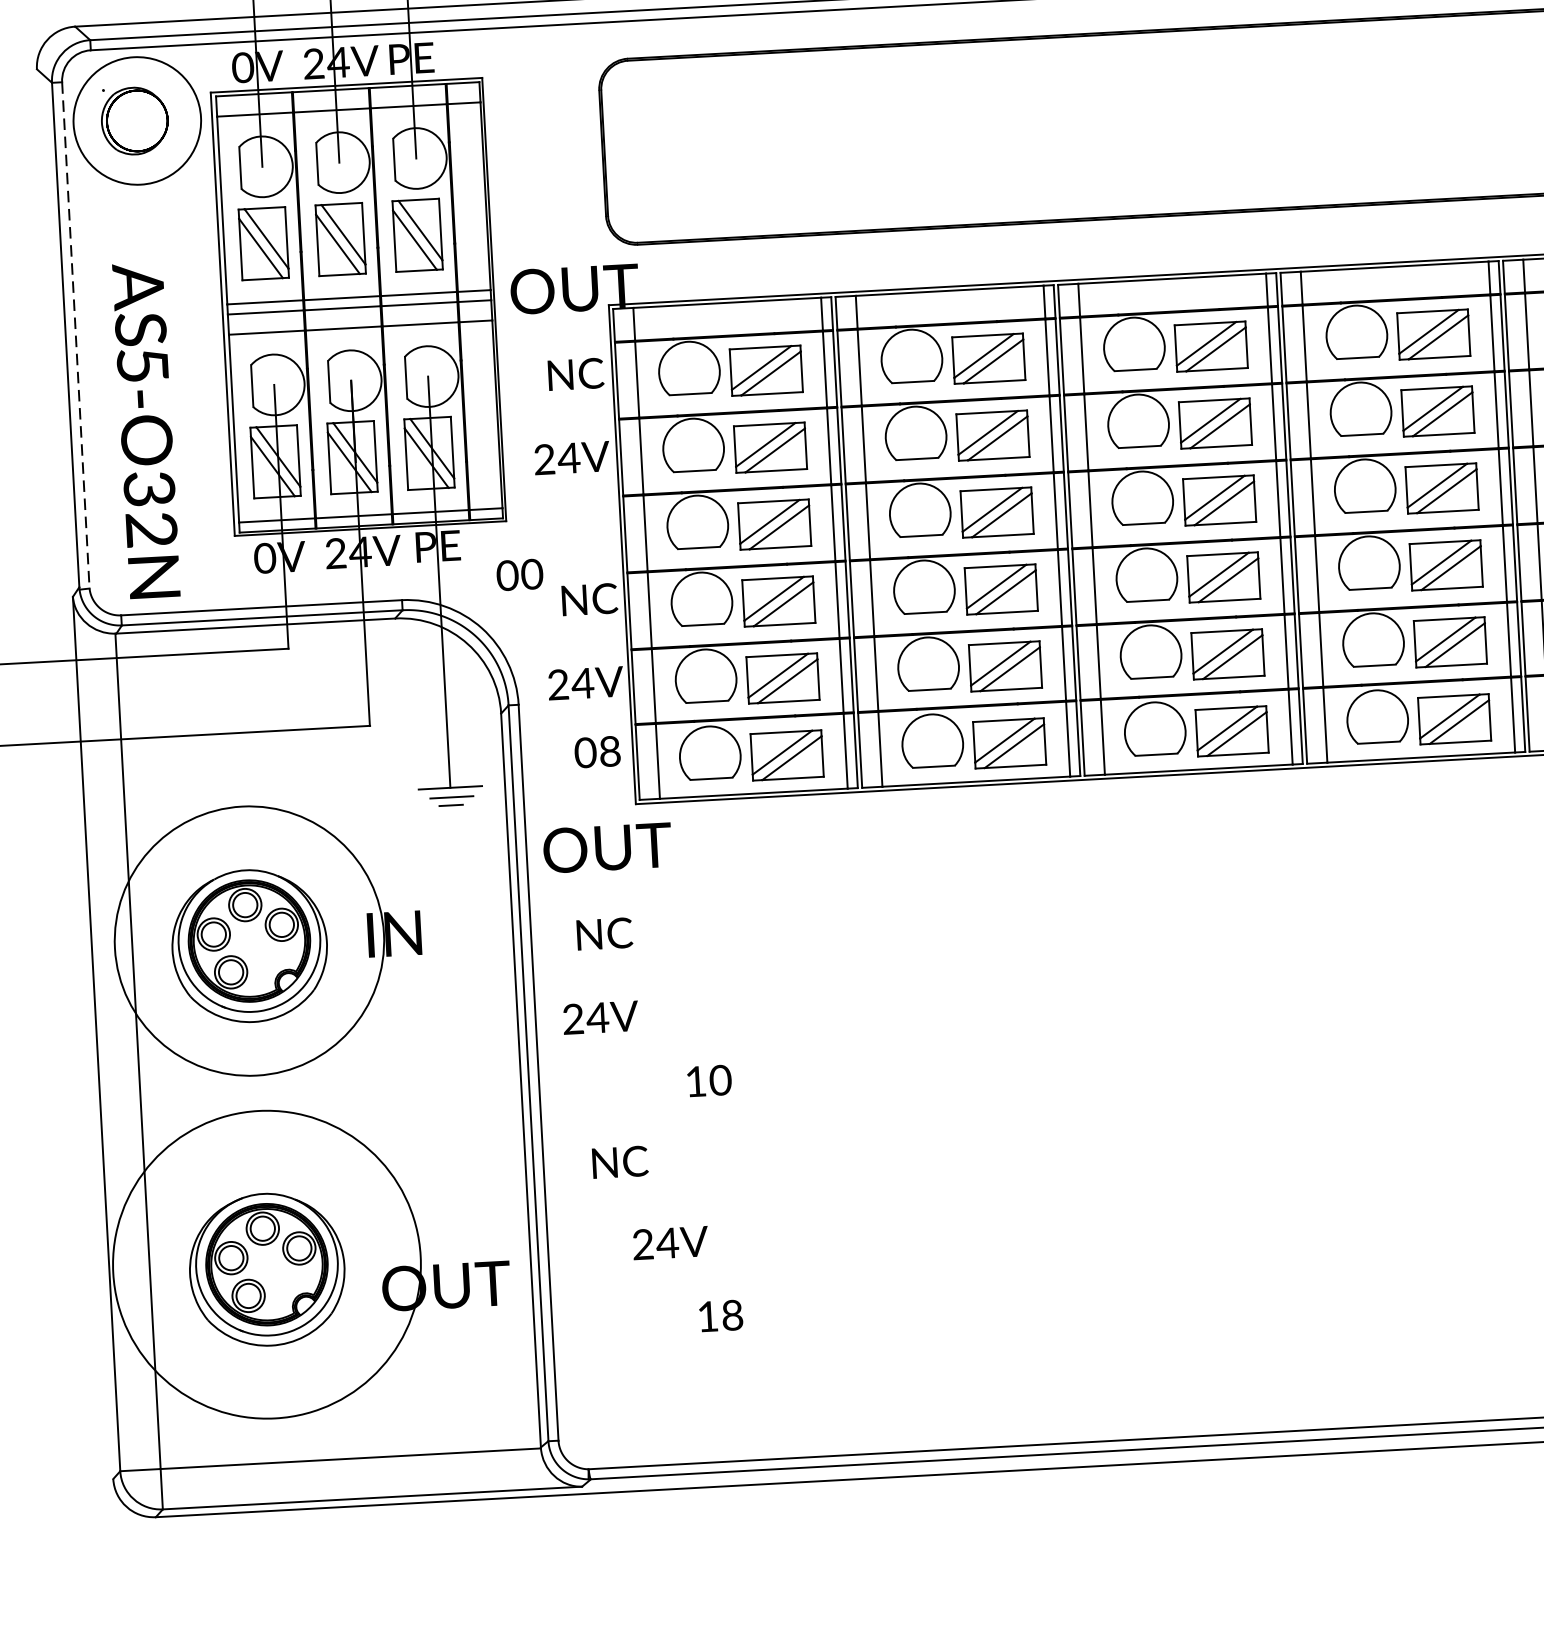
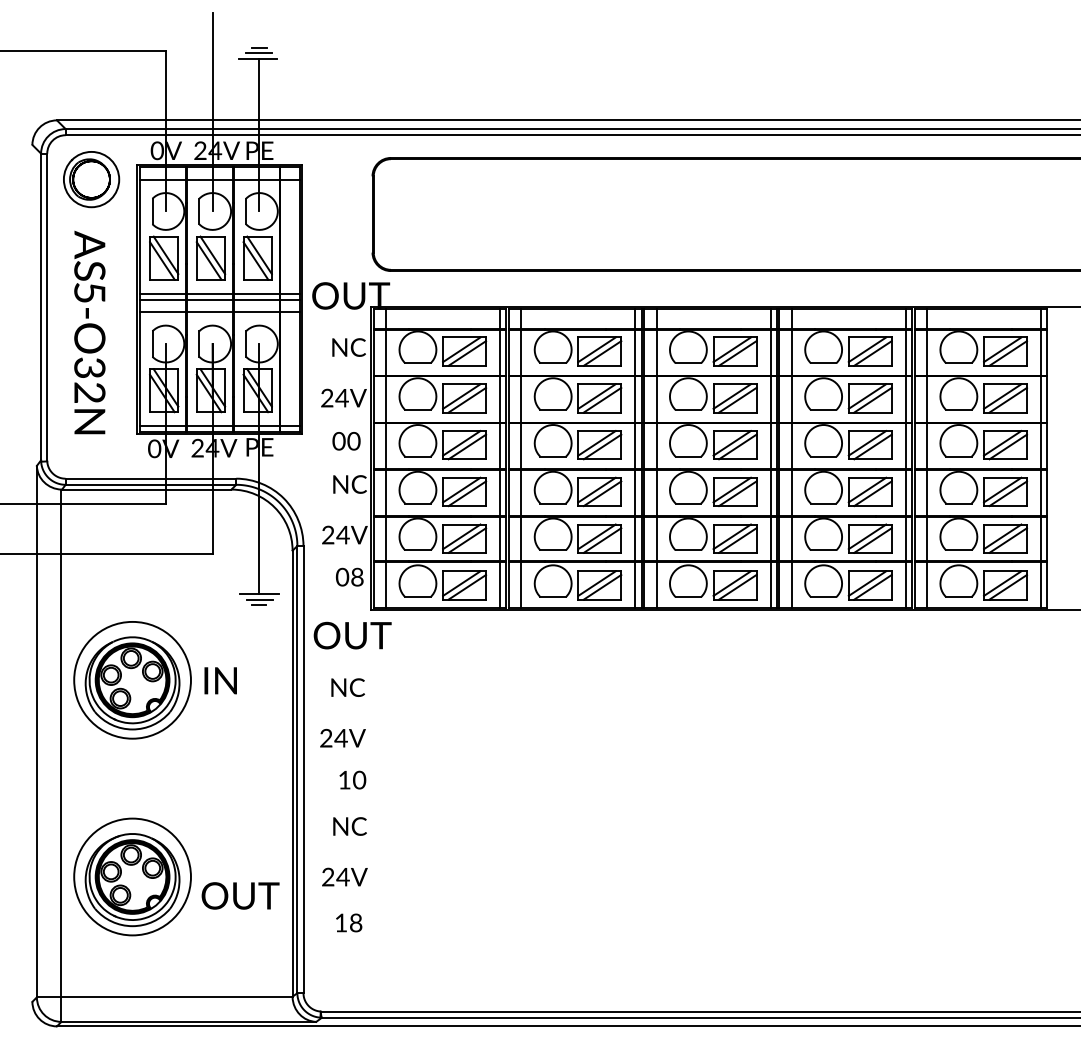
circle: (137, 120) -> (91, 179), size x0.71
line: (76, 335) -> (47, 307), dashed -> solid
text: (145, 430) -> (89, 332), moved
text: (519, 575) -> (346, 441), moved
circle: (249, 939) -> (132, 679), size x0.71
text: (708, 1079) -> (352, 779), moved
text: (669, 1242) -> (344, 876), moved
circle: (266, 1263) -> (132, 876), size x0.62
text: (721, 1315) -> (349, 922), moved

